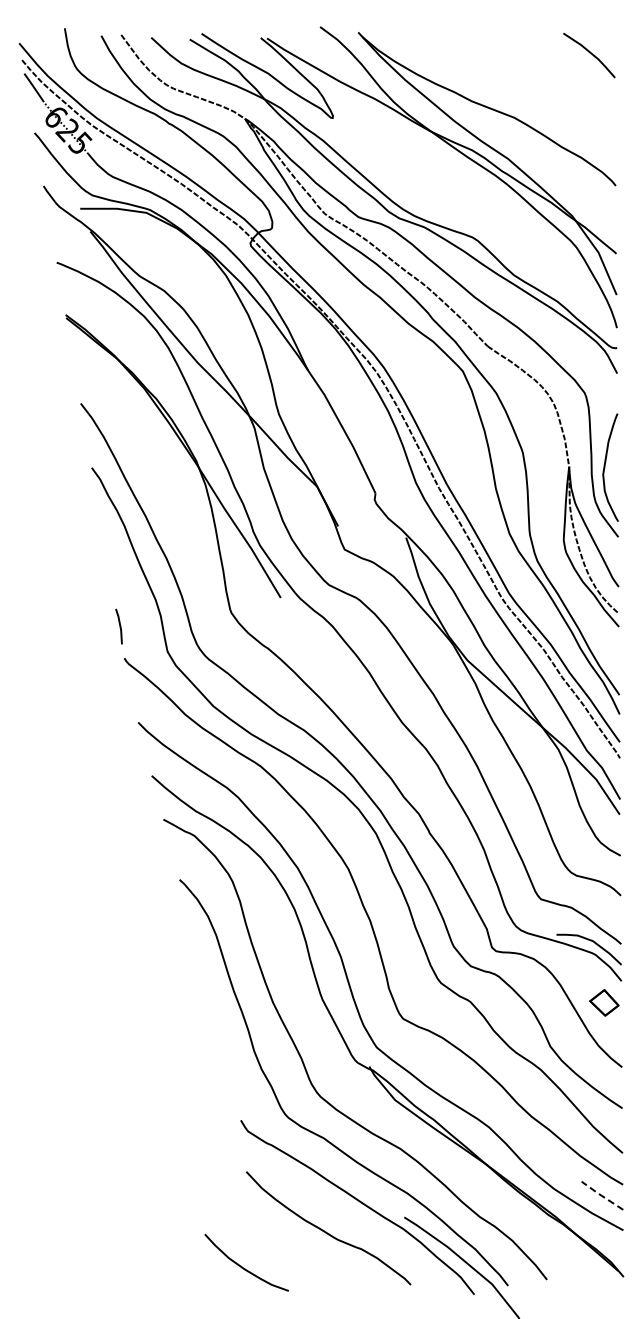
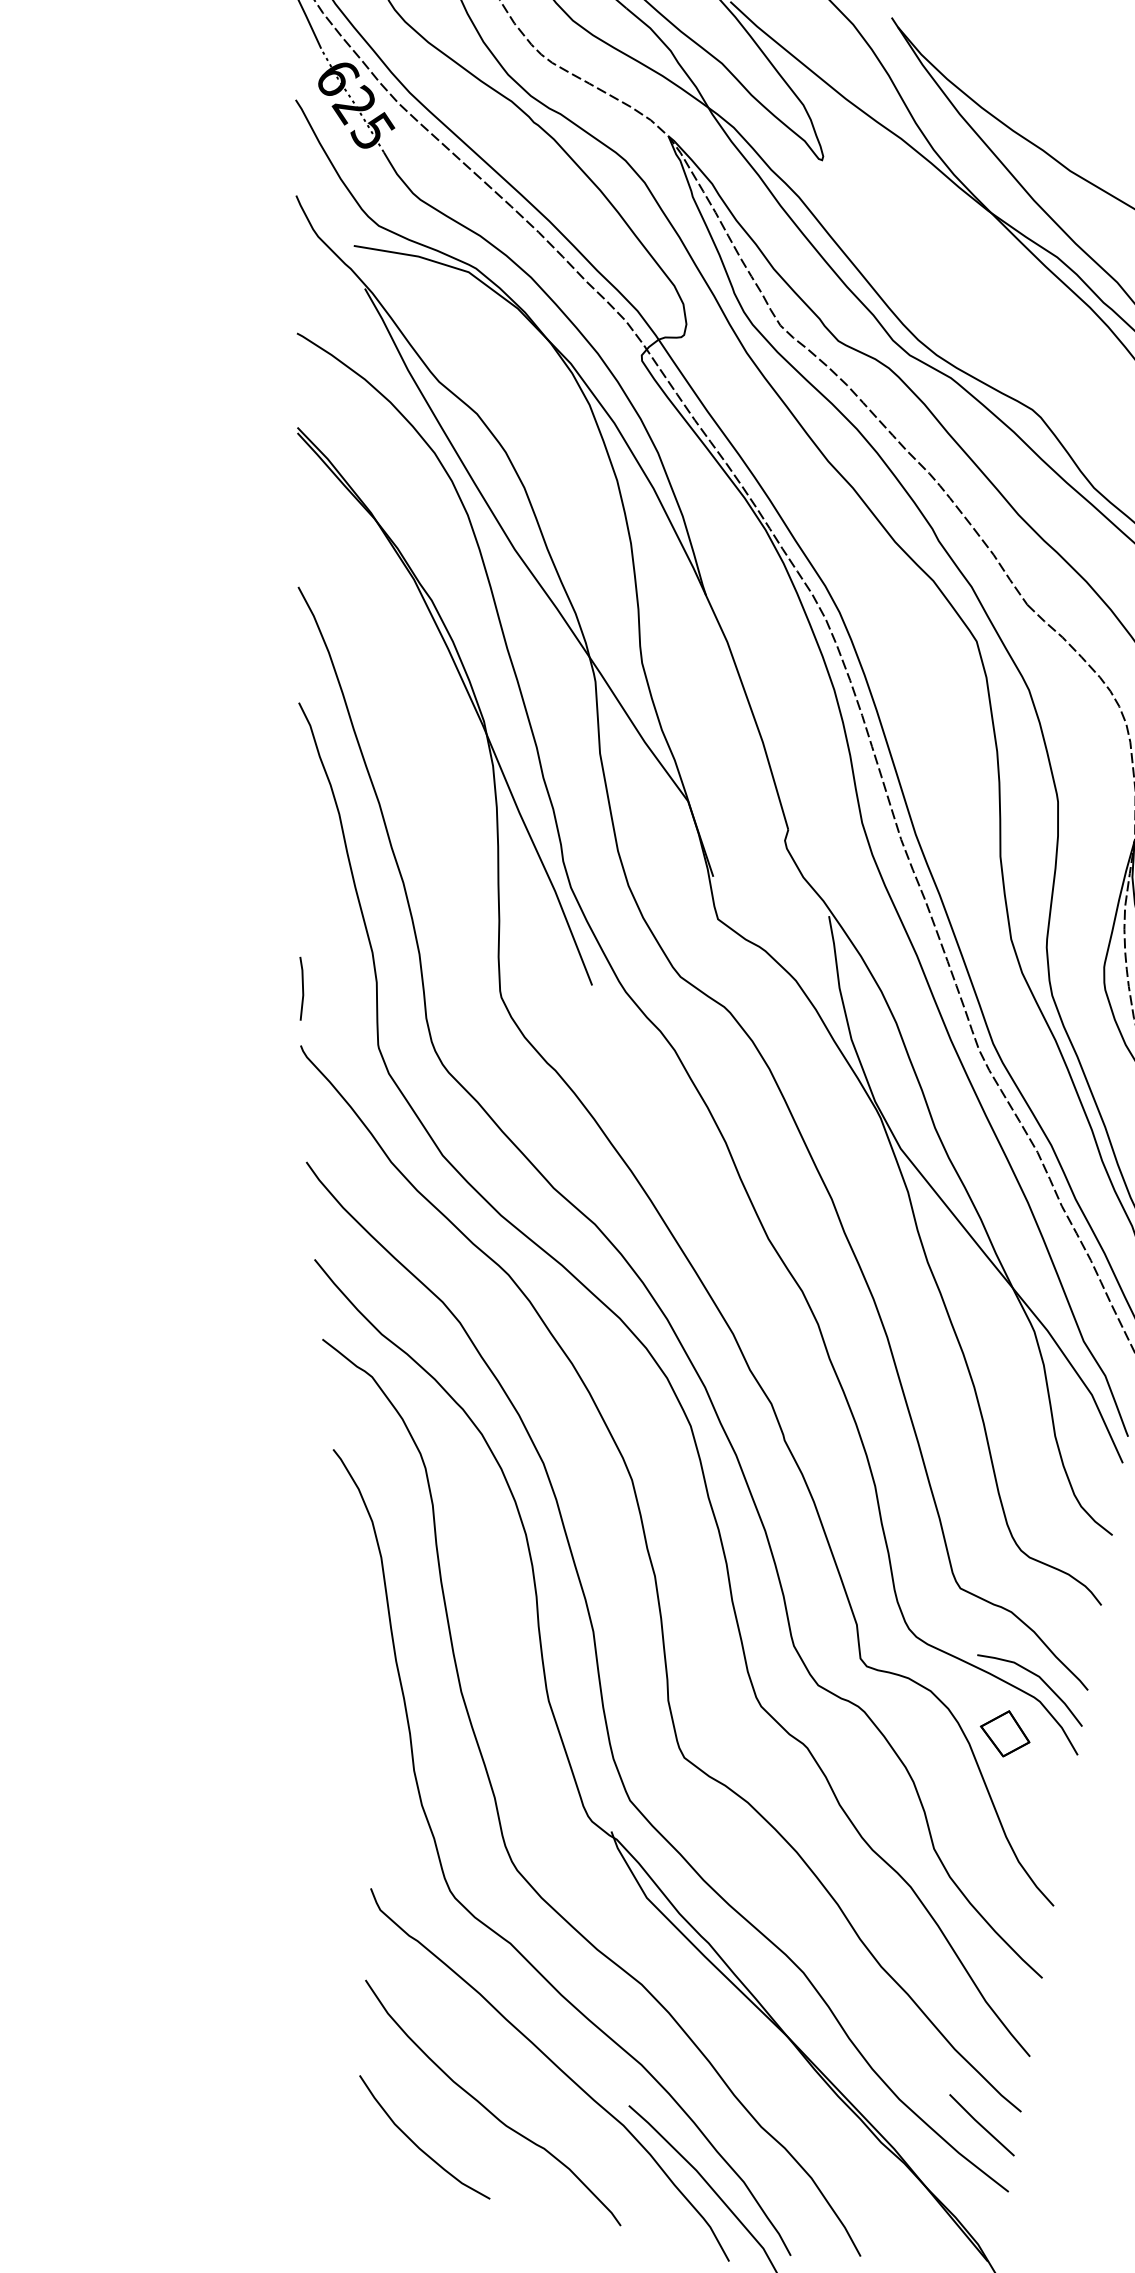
part: (604, 1002) -> (1005, 1733), moved
line: (601, 1195) -> (980, 2124), dashed -> solid
curve: (242, 1266) -> (416, 2142), moved

